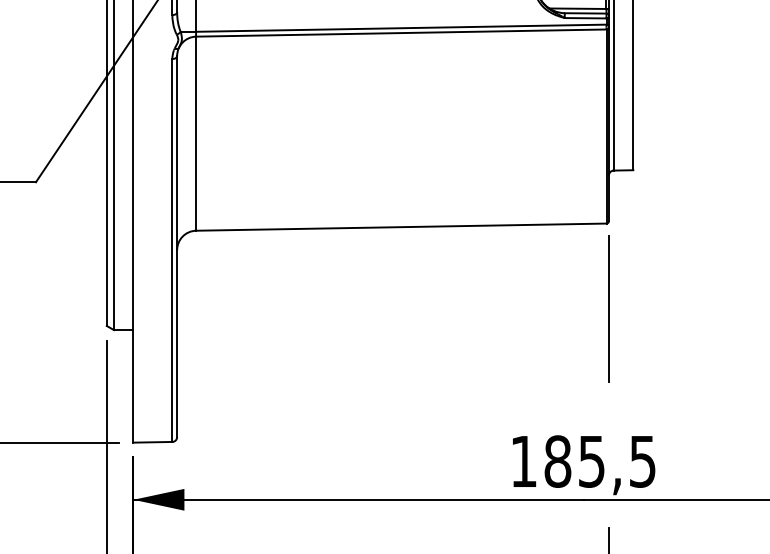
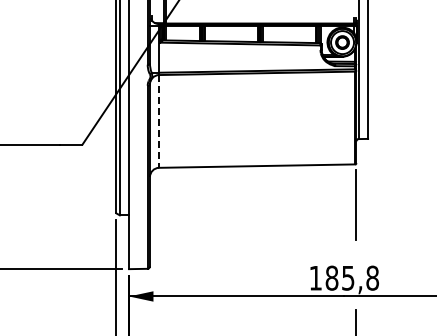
line: (197, 133) -> (159, 121), solid -> dashed
text: (642, 460) -> (372, 277), 185,5 -> 185,8

